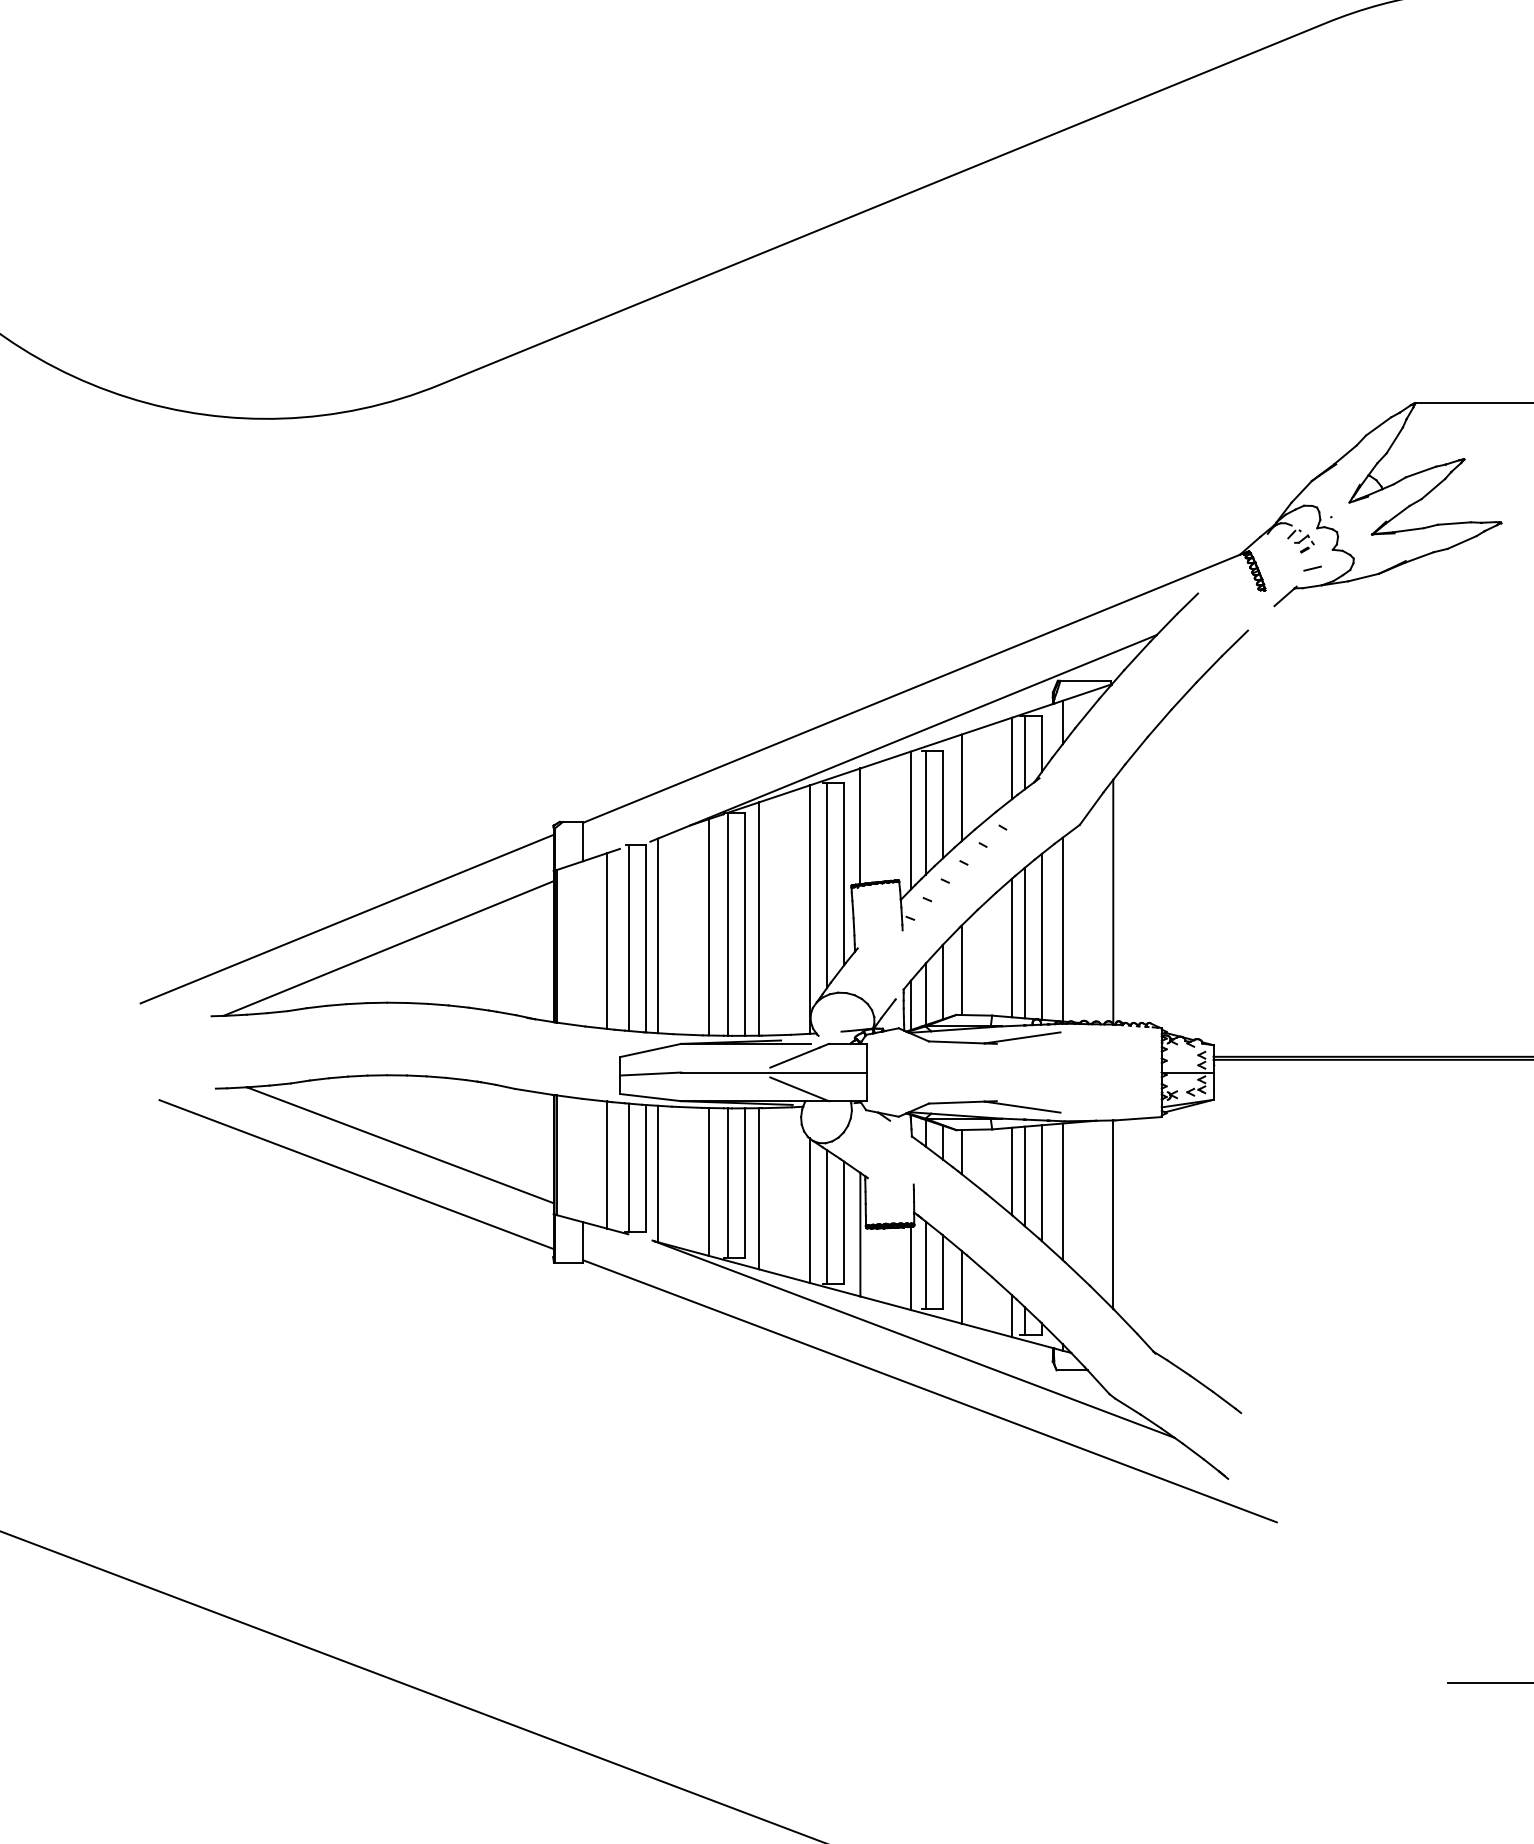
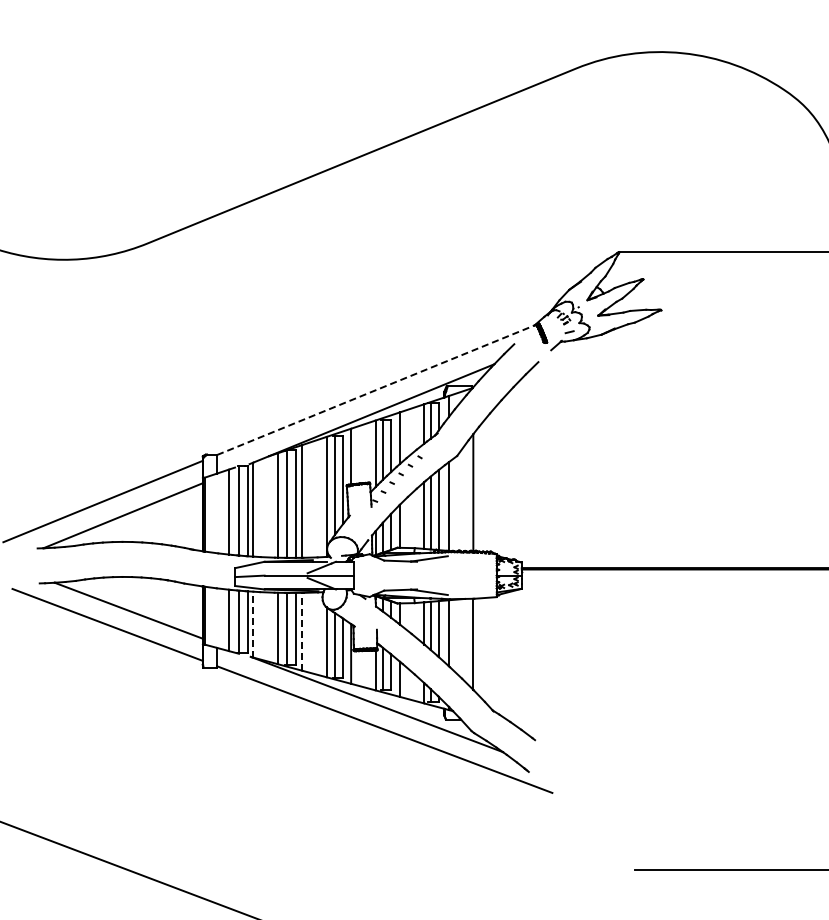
line: (912, 689) -> (376, 390), solid -> dashed
line: (658, 1173) -> (253, 624), solid -> dashed
line: (759, 1188) -> (302, 631), solid -> dashed

